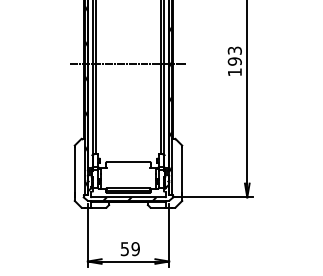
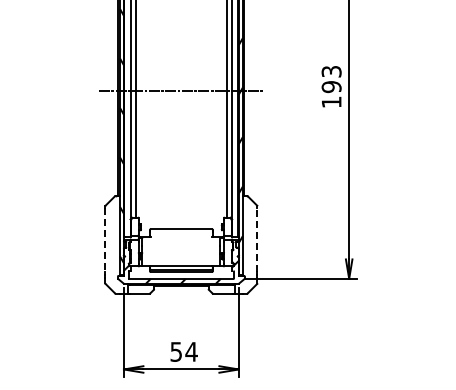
line: (182, 169) -> (257, 239), solid -> dashed
line: (74, 170) -> (105, 240), solid -> dashed
text: (135, 248) -> (191, 351), 59 -> 54

